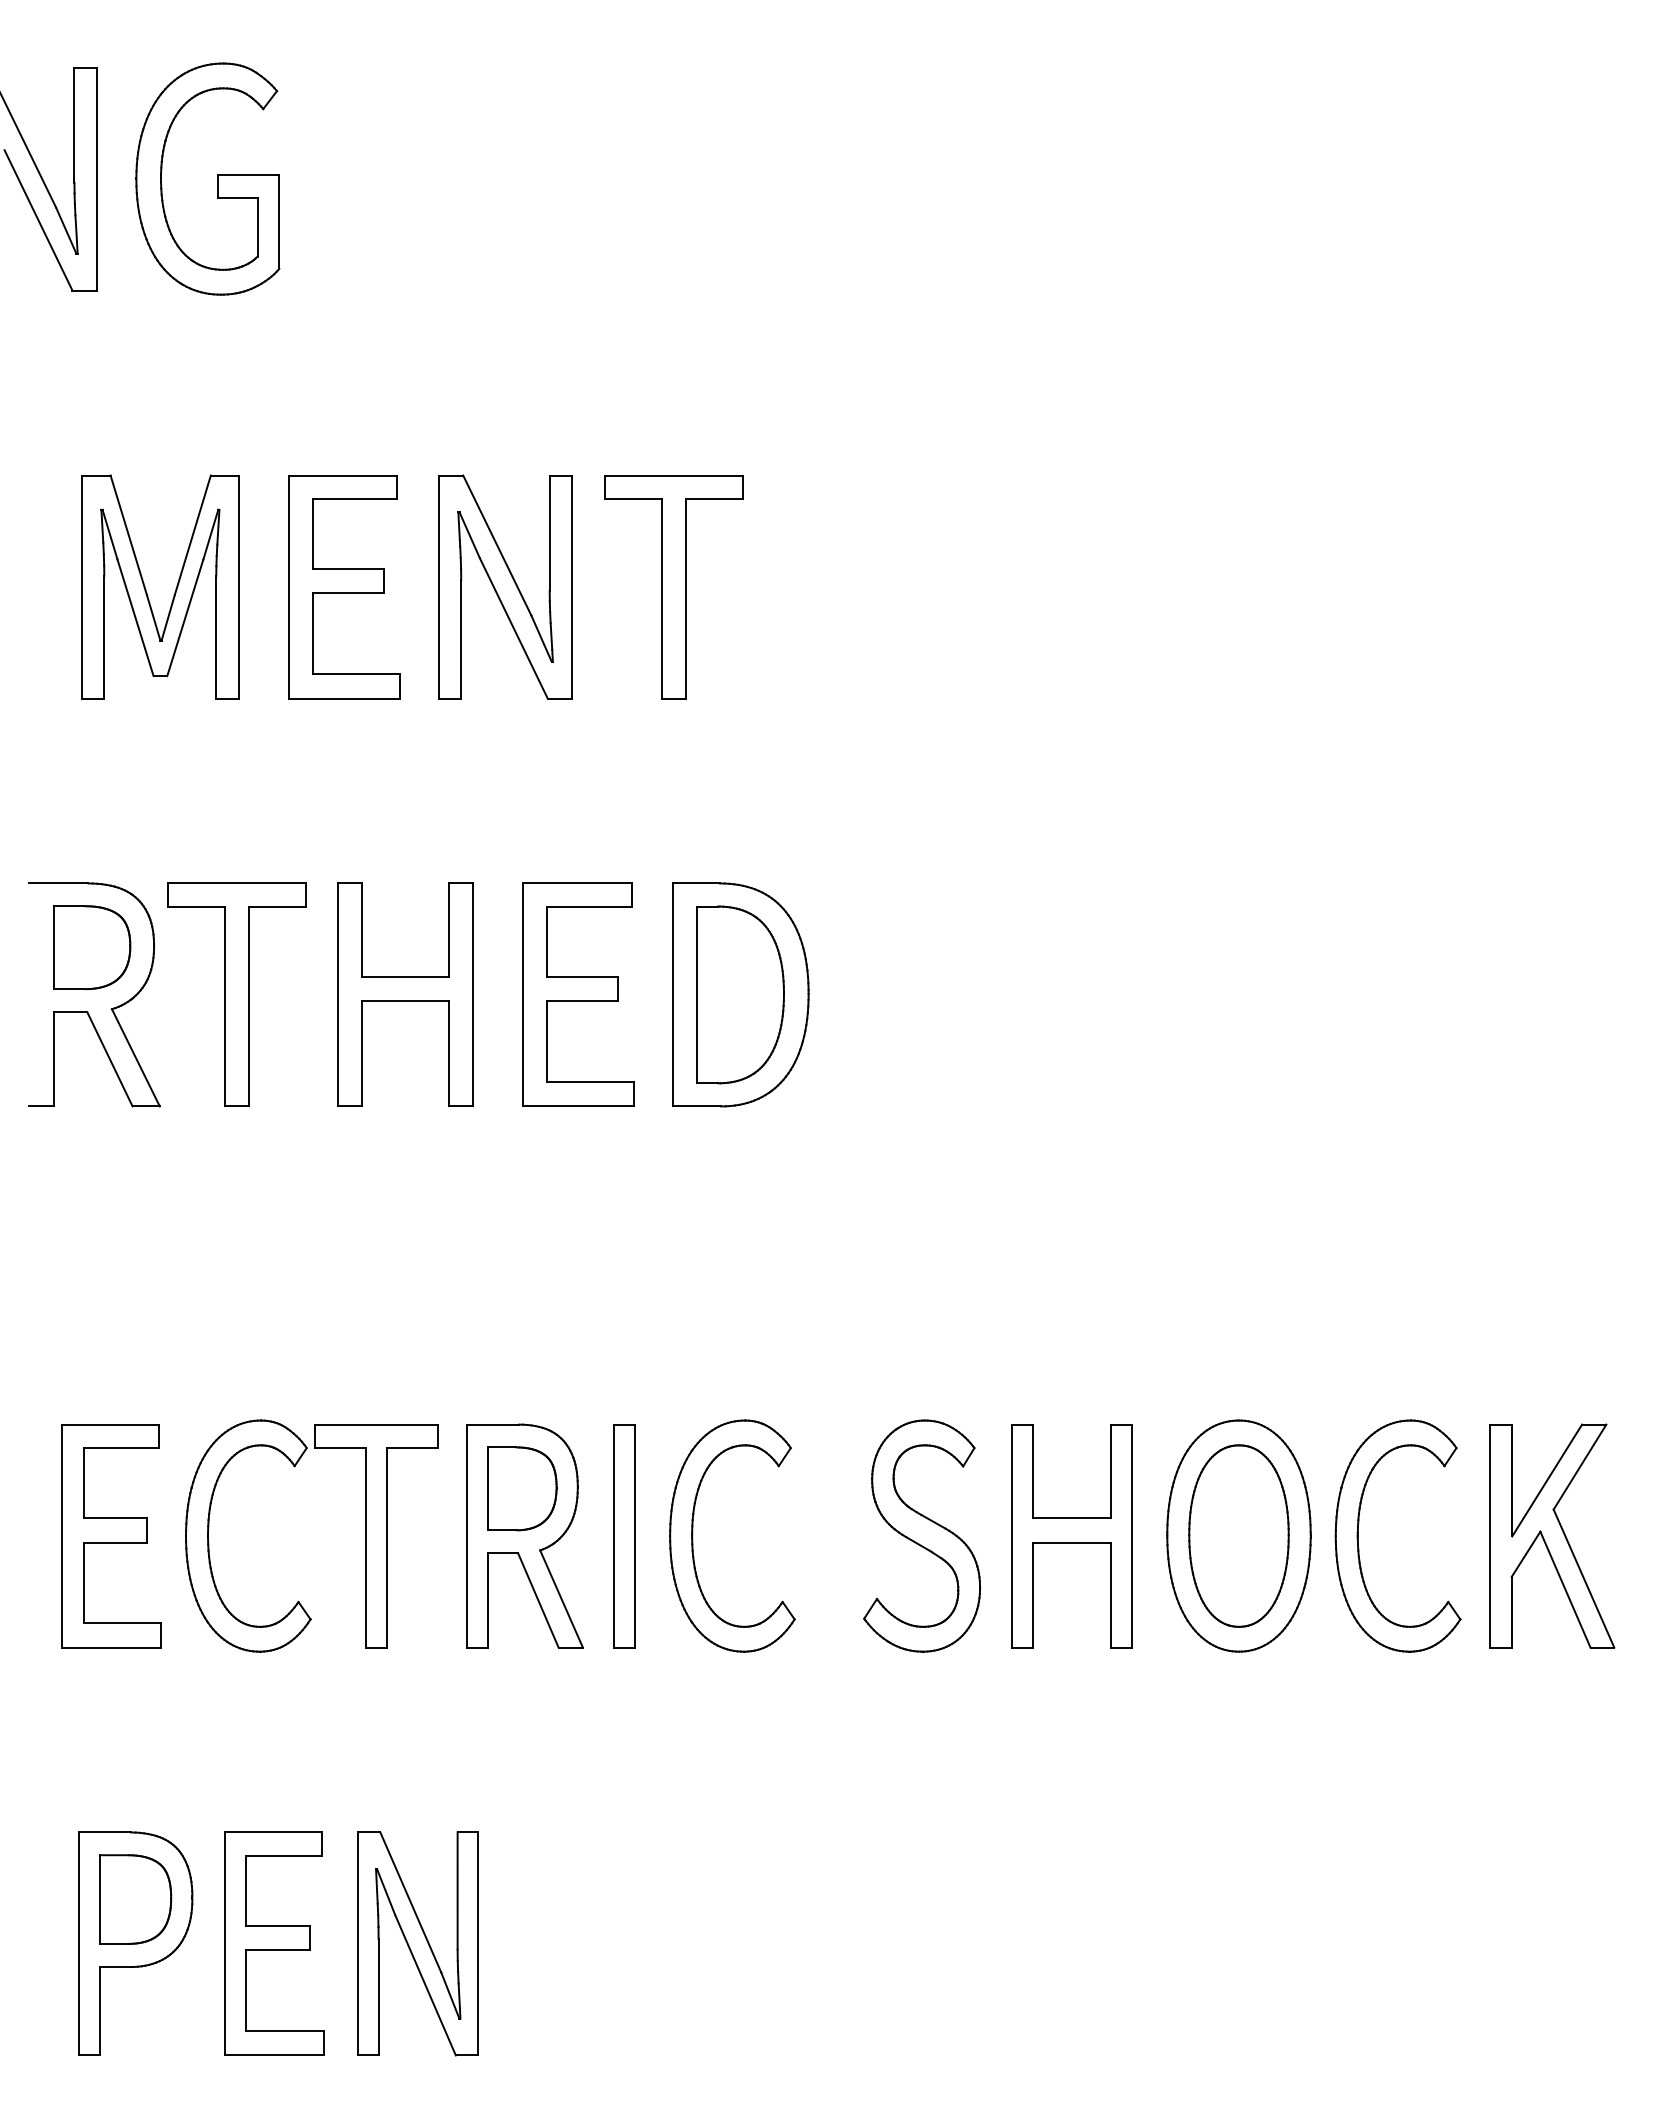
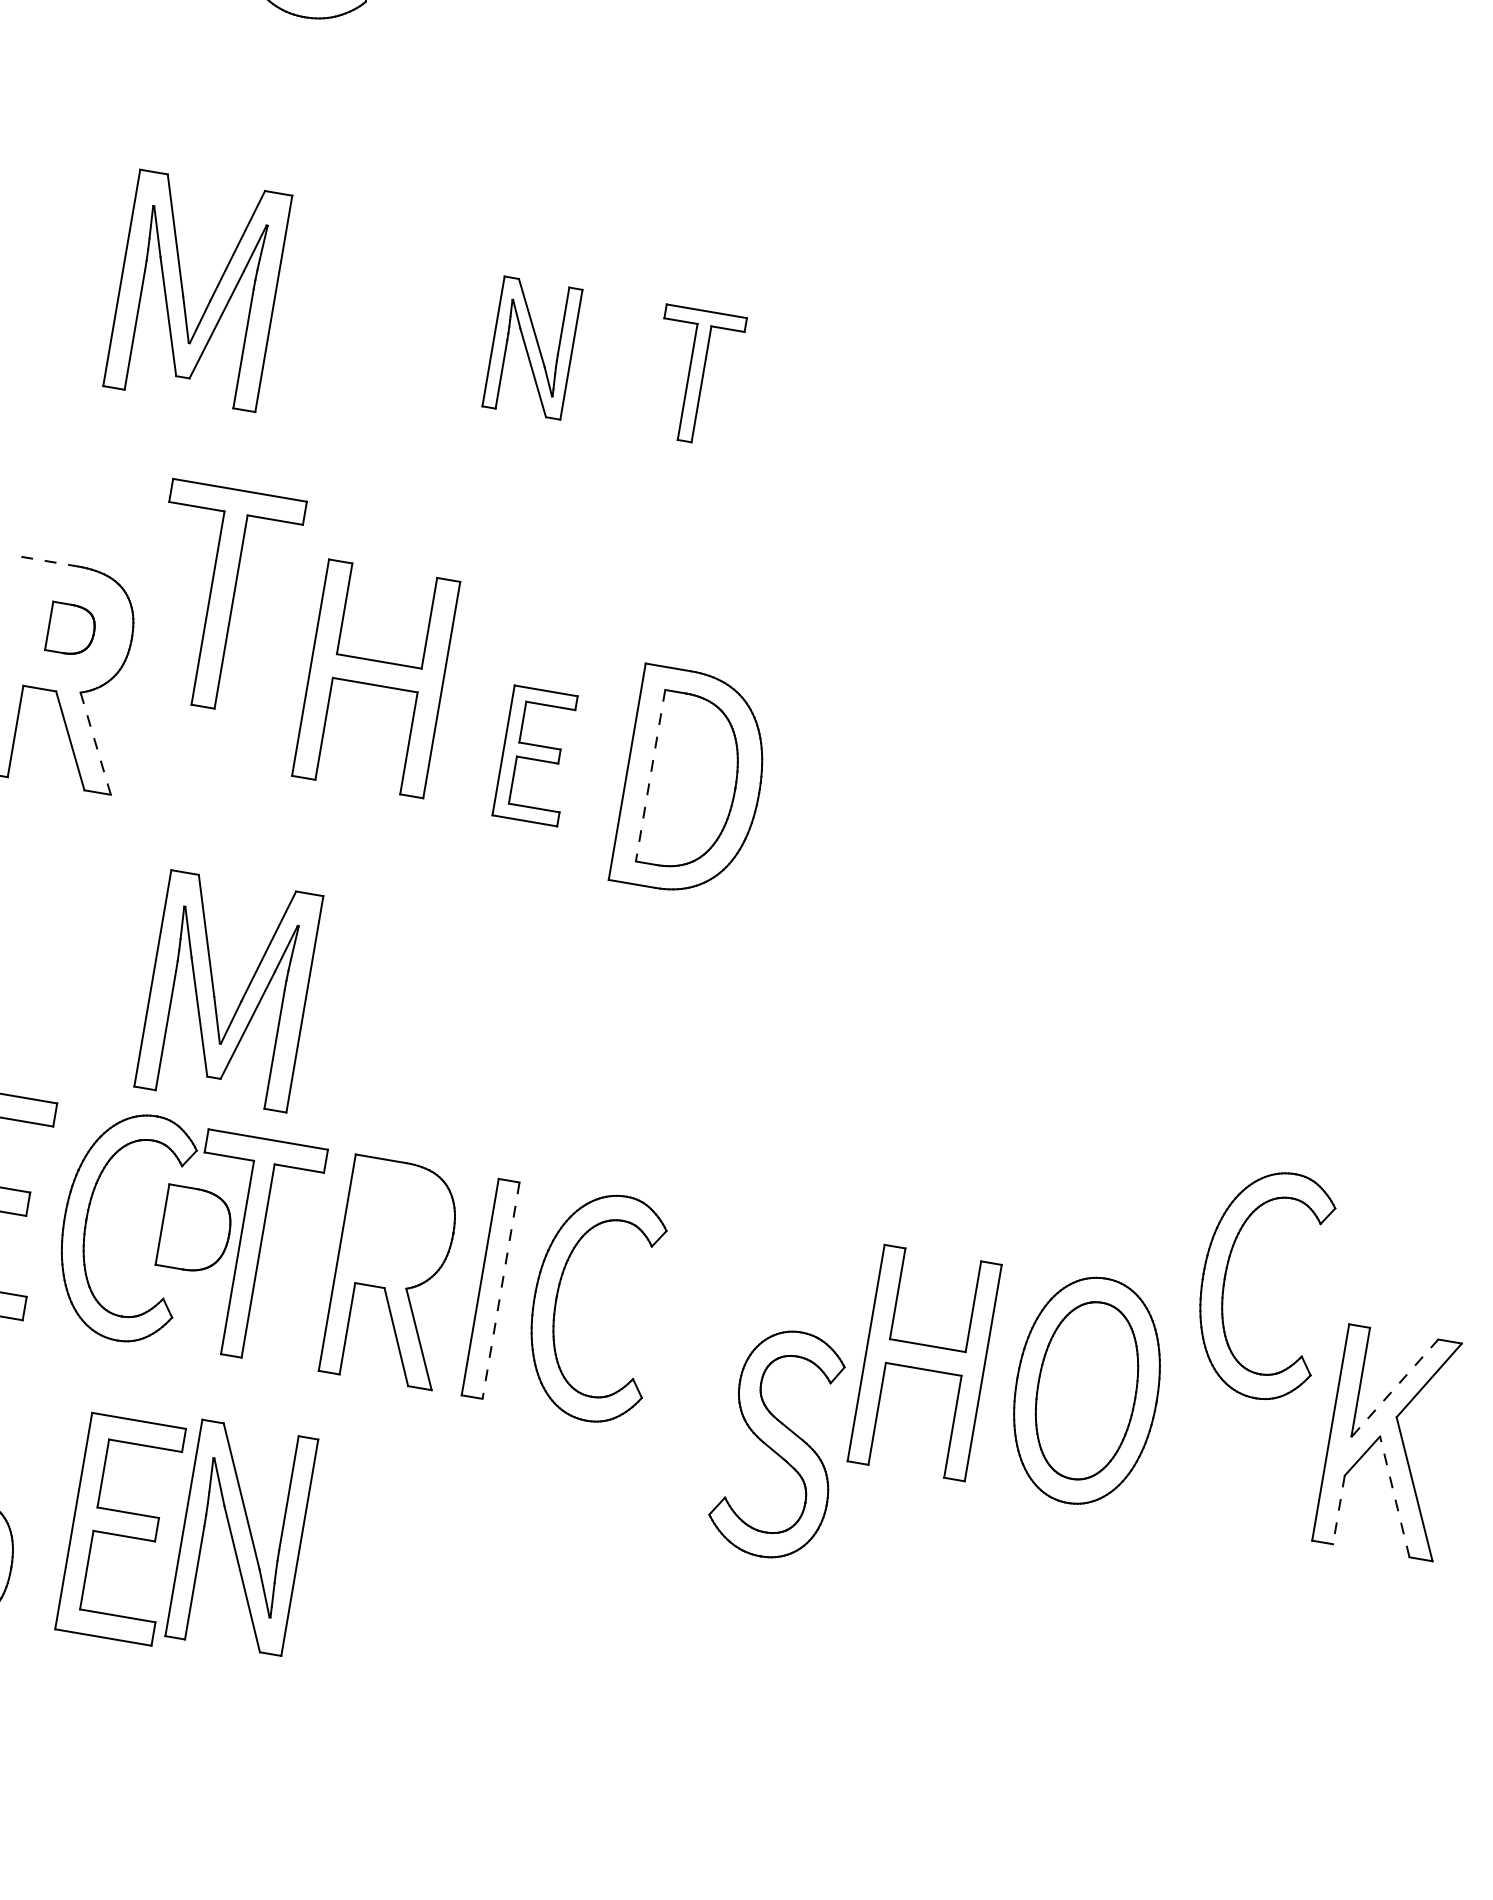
part: (505, 586) -> (532, 347), size x0.6
part: (344, 587) -> (376, 321), removed
part: (673, 587) -> (695, 376), size x0.6
line: (58, 883) -> (49, 561), solid -> dashed
part: (92, 947) -> (71, 629), size x0.6
part: (236, 994) -> (221, 598), moved
part: (405, 994) -> (376, 678), moved
part: (578, 994) -> (535, 755), size x0.6
line: (696, 995) -> (650, 776), solid -> dashed
line: (136, 1058) -> (96, 744), solid -> dashed
part: (297, 1285) -> (214, 991), added
line: (1547, 1480) -> (1395, 1388), solid -> dashed
part: (522, 1488) -> (196, 1229), moved
part: (921, 1535) -> (778, 1443), moved
part: (1358, 1535) -> (1225, 1277), moved
line: (635, 1536) -> (501, 1291), solid -> dashed
line: (1565, 1589) -> (1394, 1496), solid -> dashed
line: (1511, 1612) -> (1338, 1510), solid -> dashed
part: (274, 1943) -> (121, 1528), moved
part: (417, 1943) -> (241, 1537), moved

